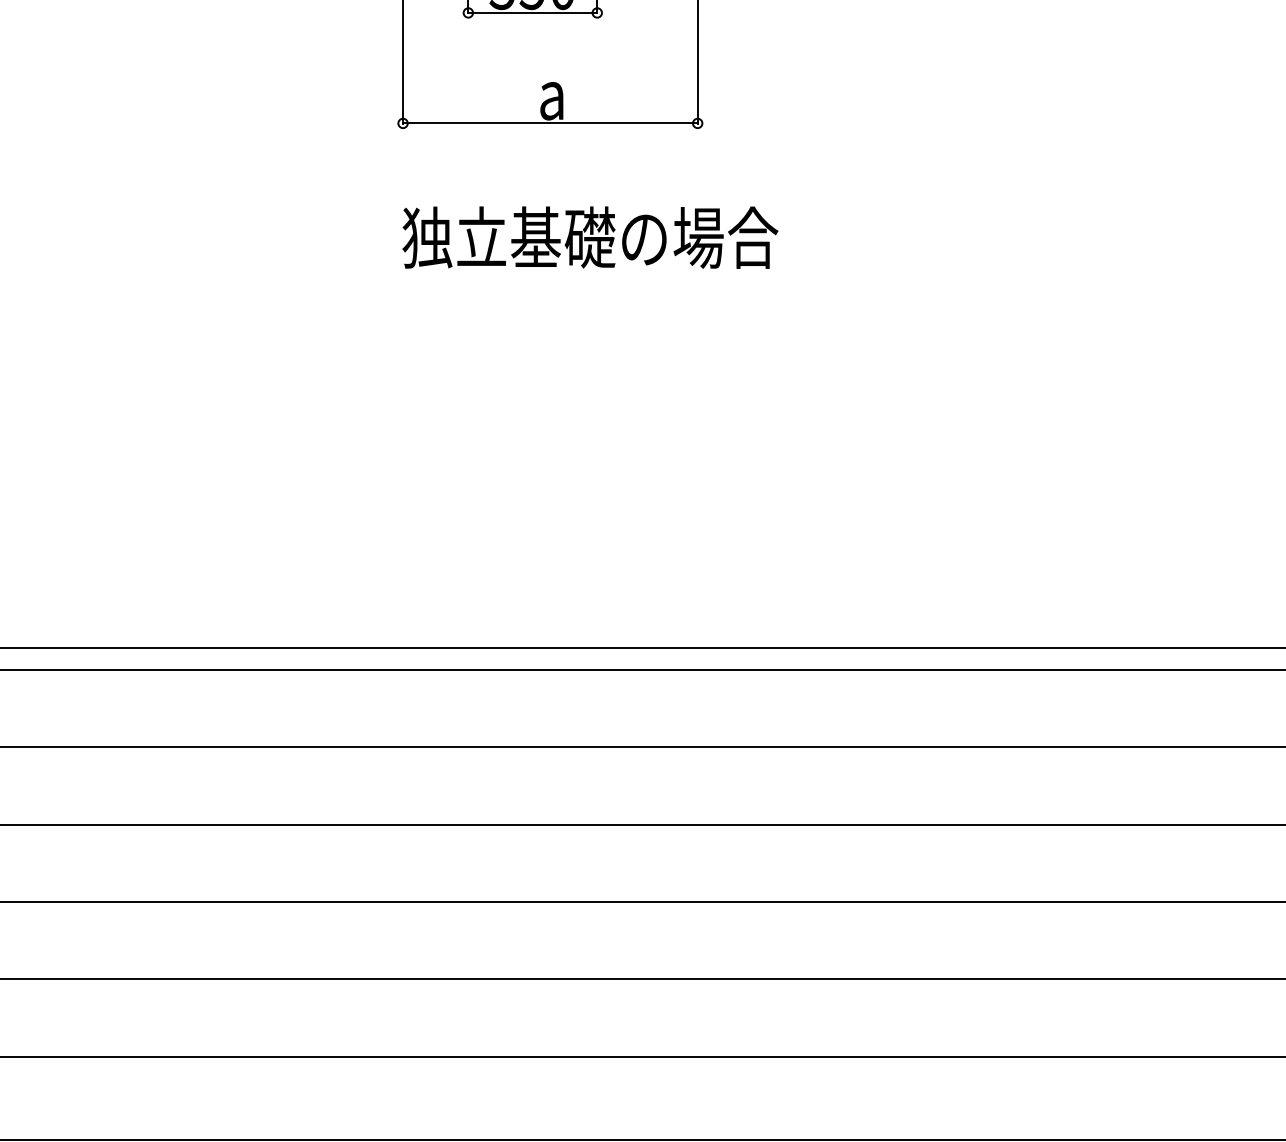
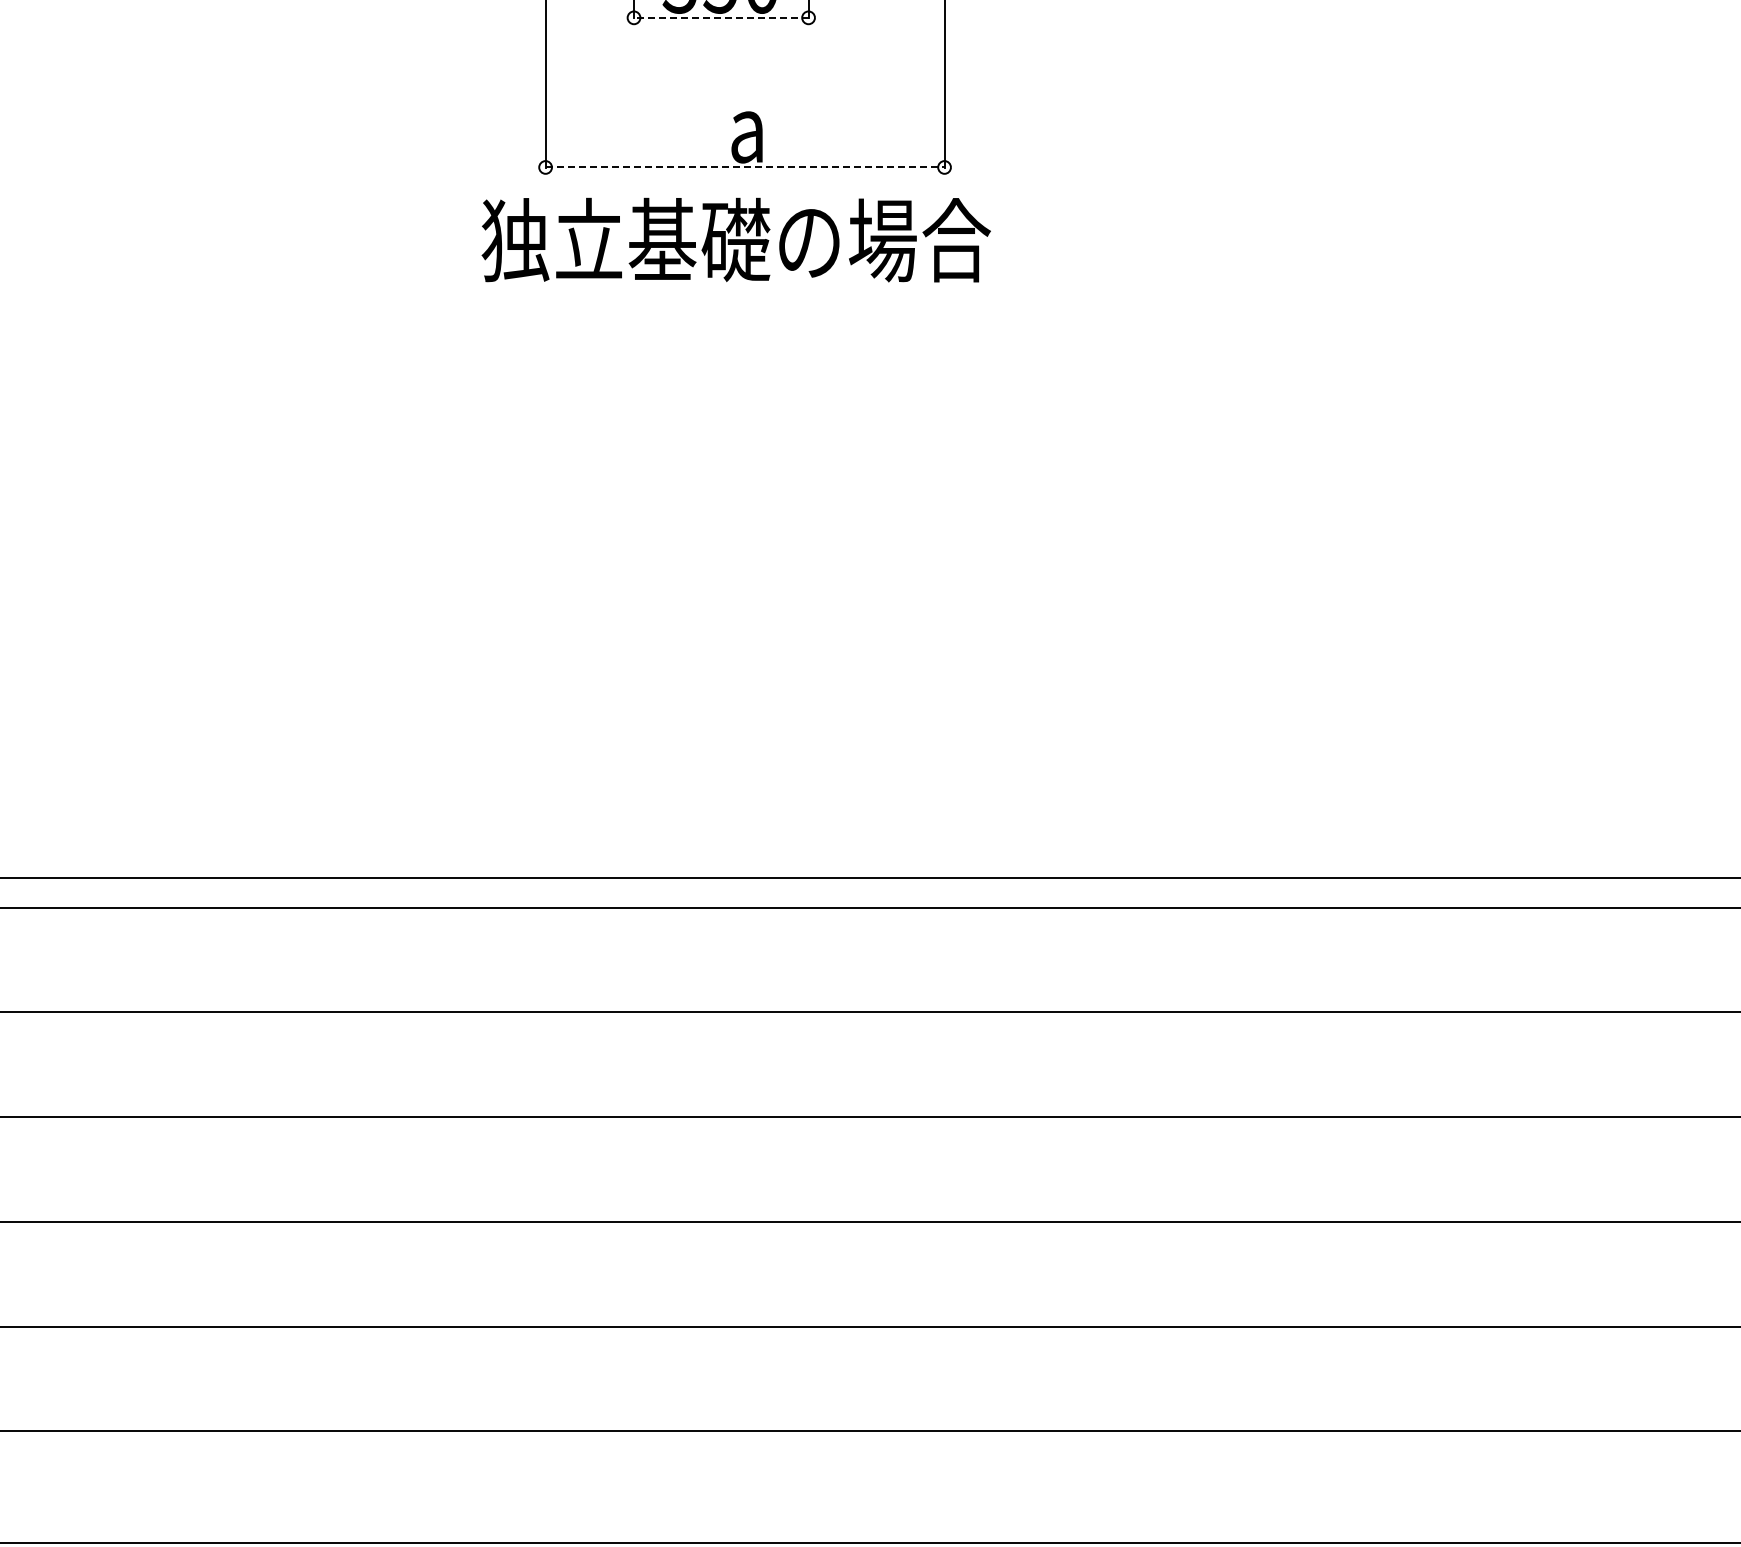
line: (532, 12) -> (720, 17), solid -> dashed
line: (550, 123) -> (745, 167), solid -> dashed
text: (589, 237) -> (735, 239), moved

